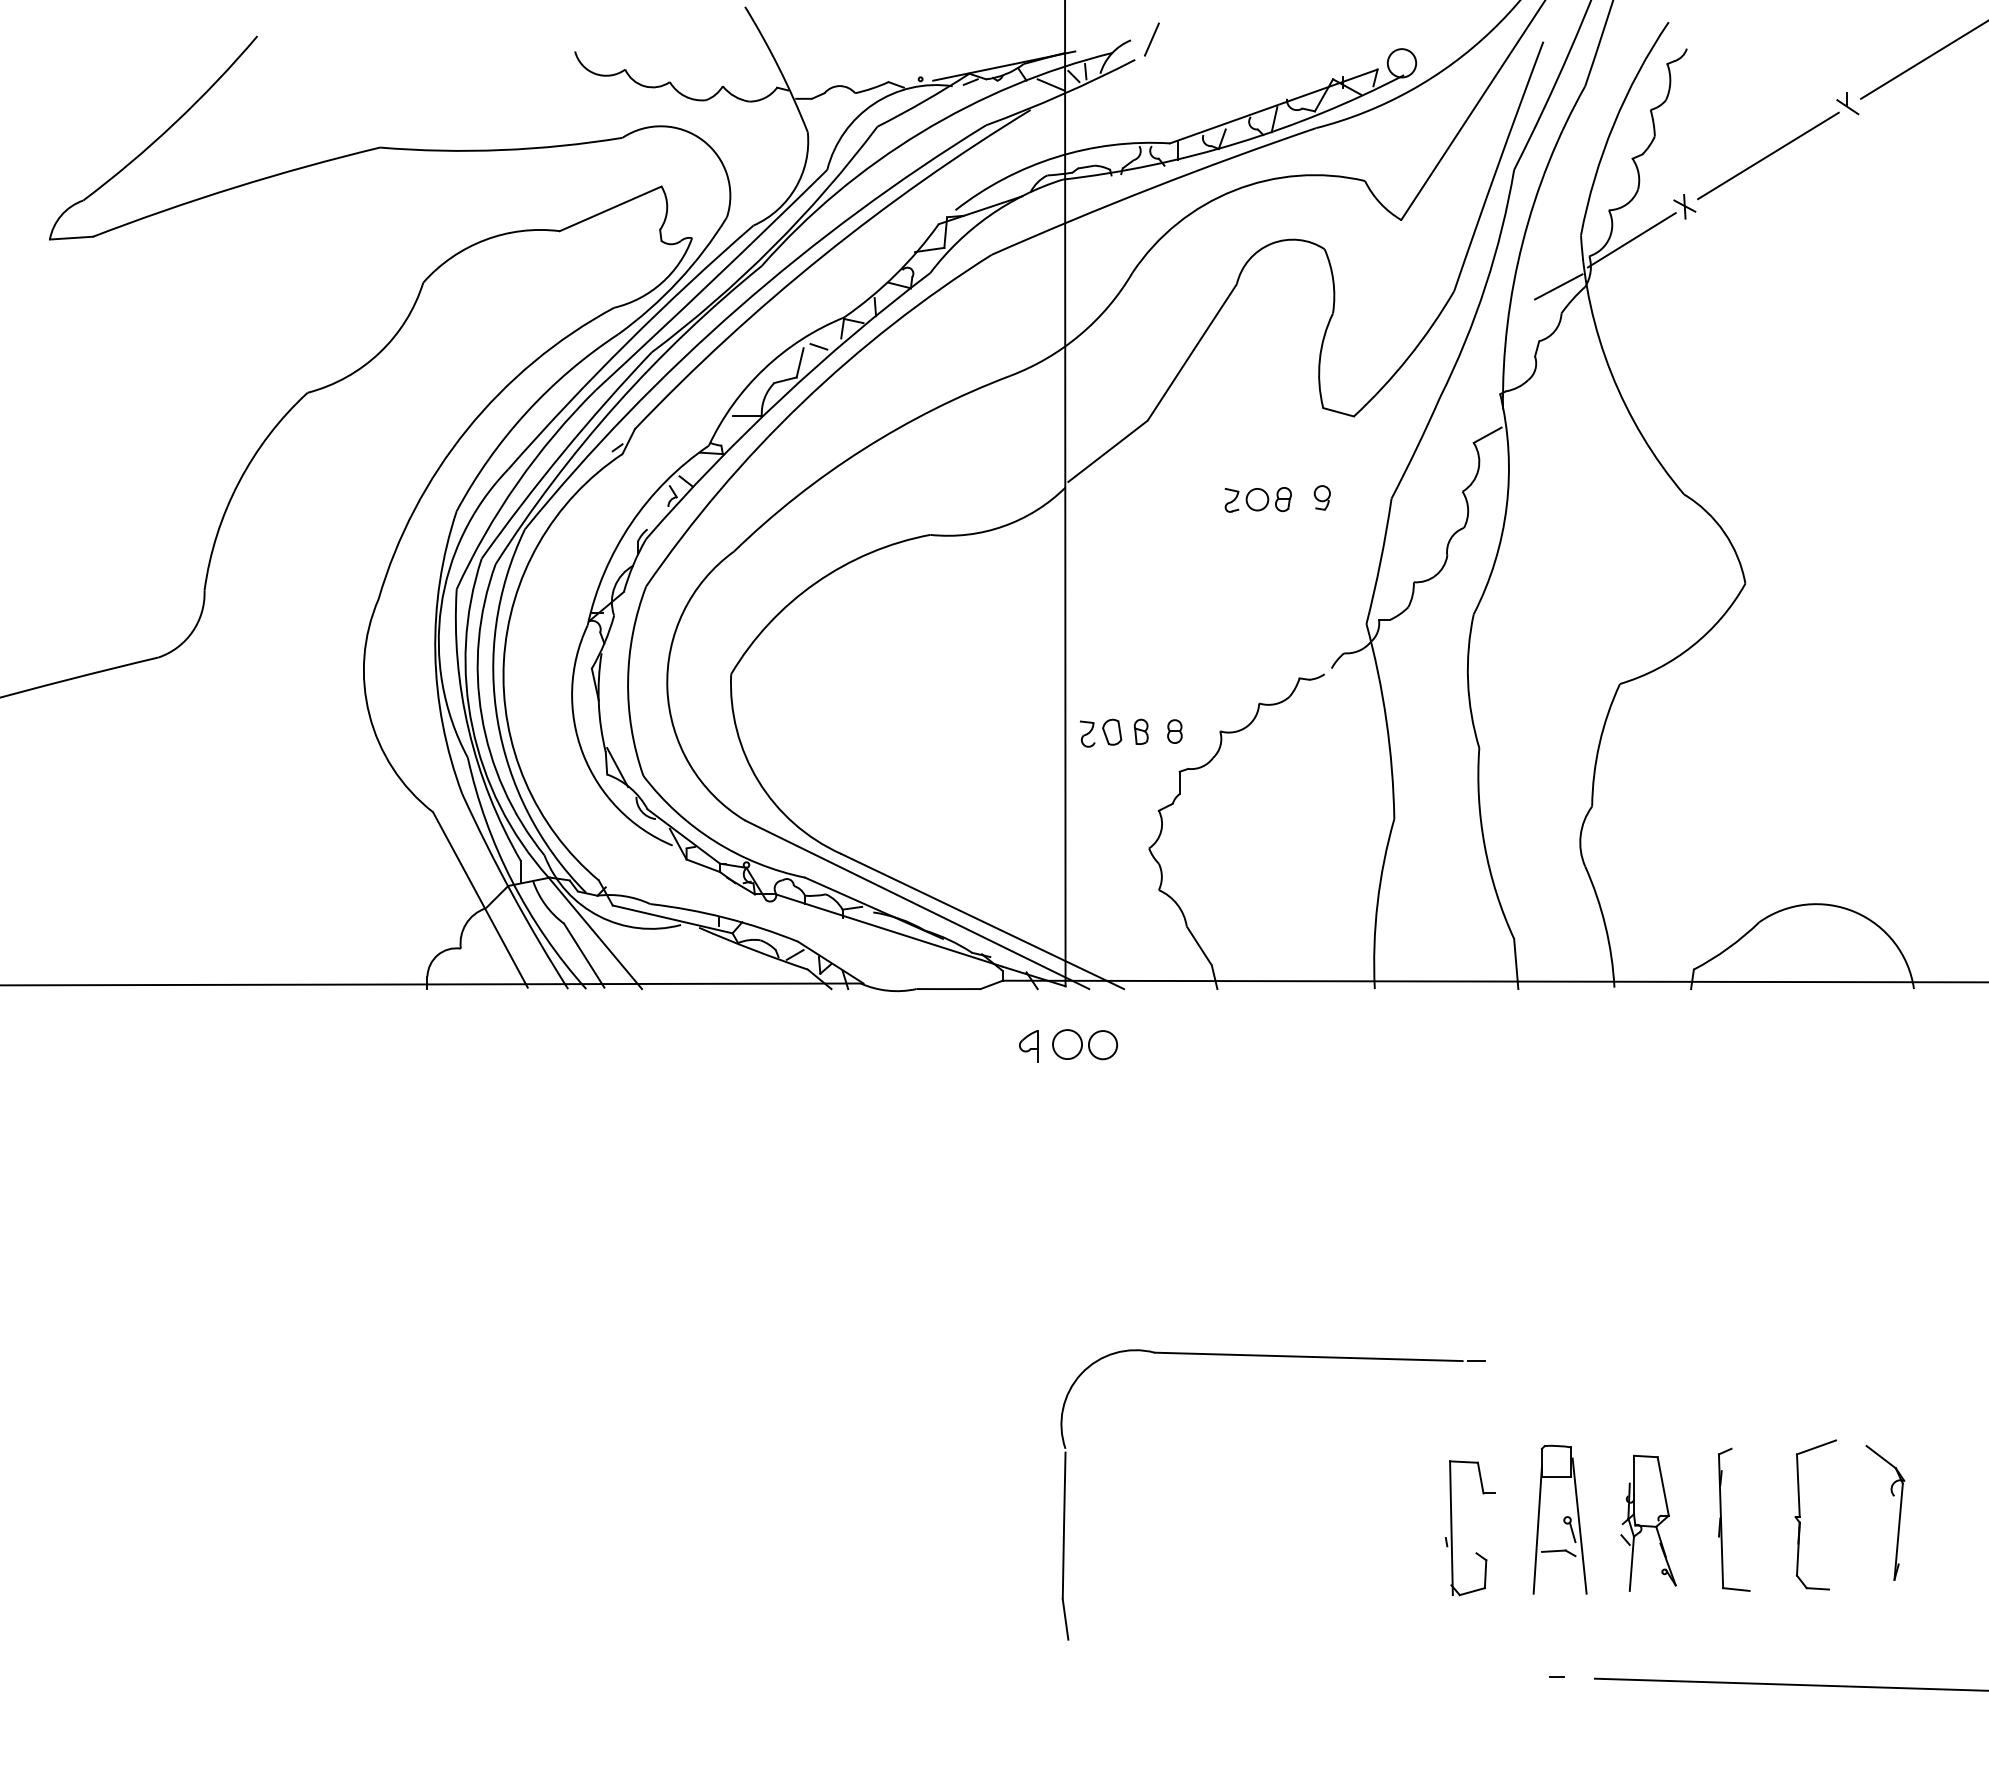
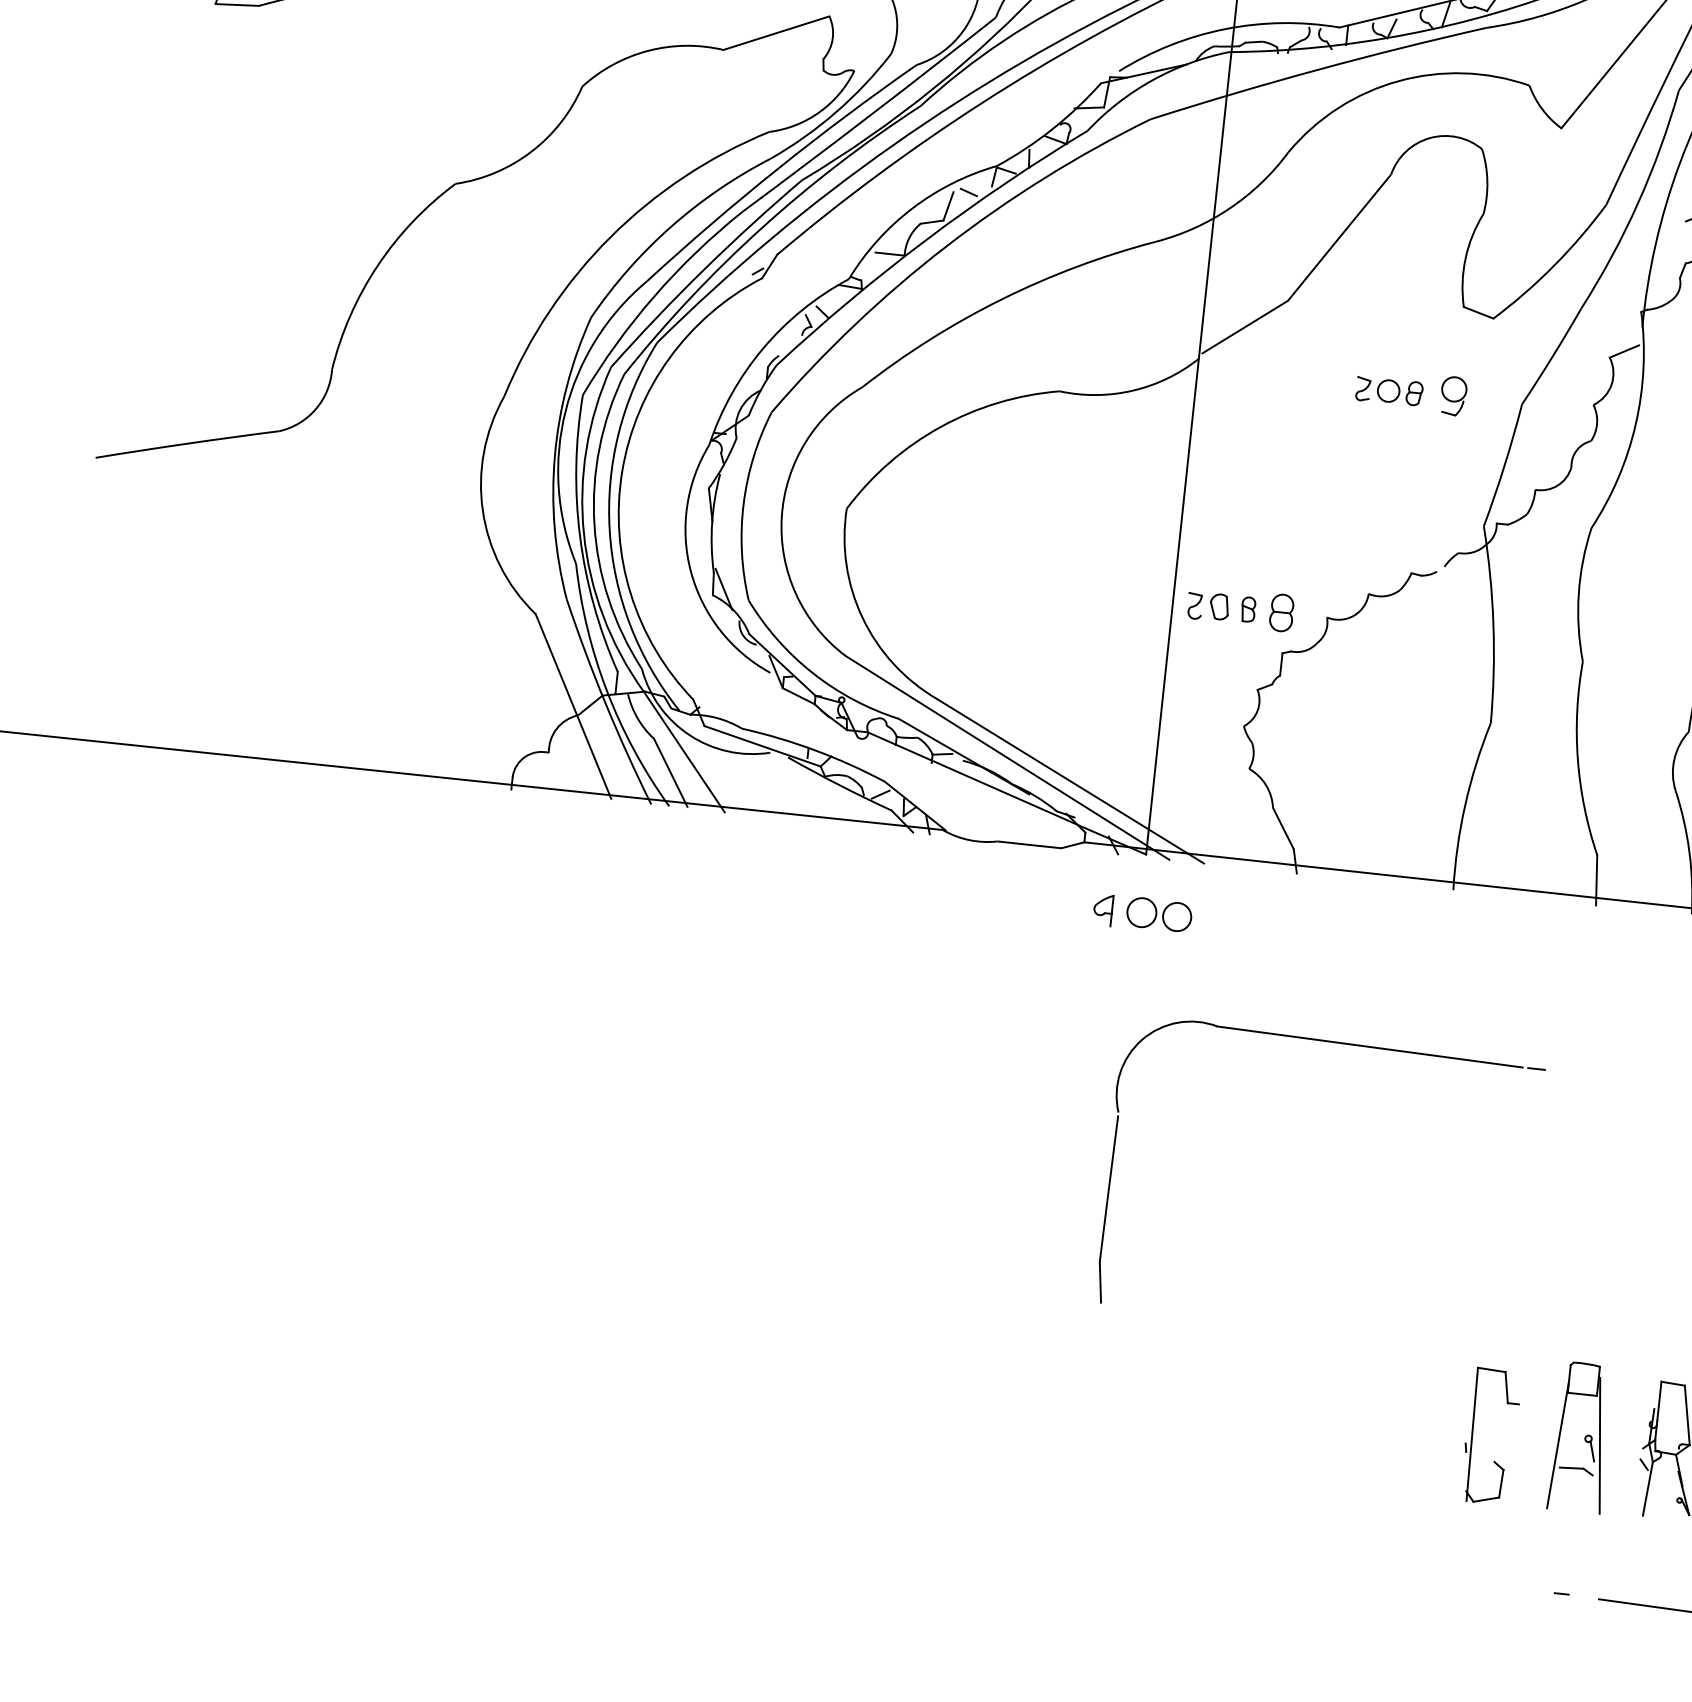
part: (1321, 497) -> (1452, 395), size x1.6
part: (1174, 731) -> (1281, 612), size x1.6
part: (1282, 1357) -> (1343, 1044), moved

